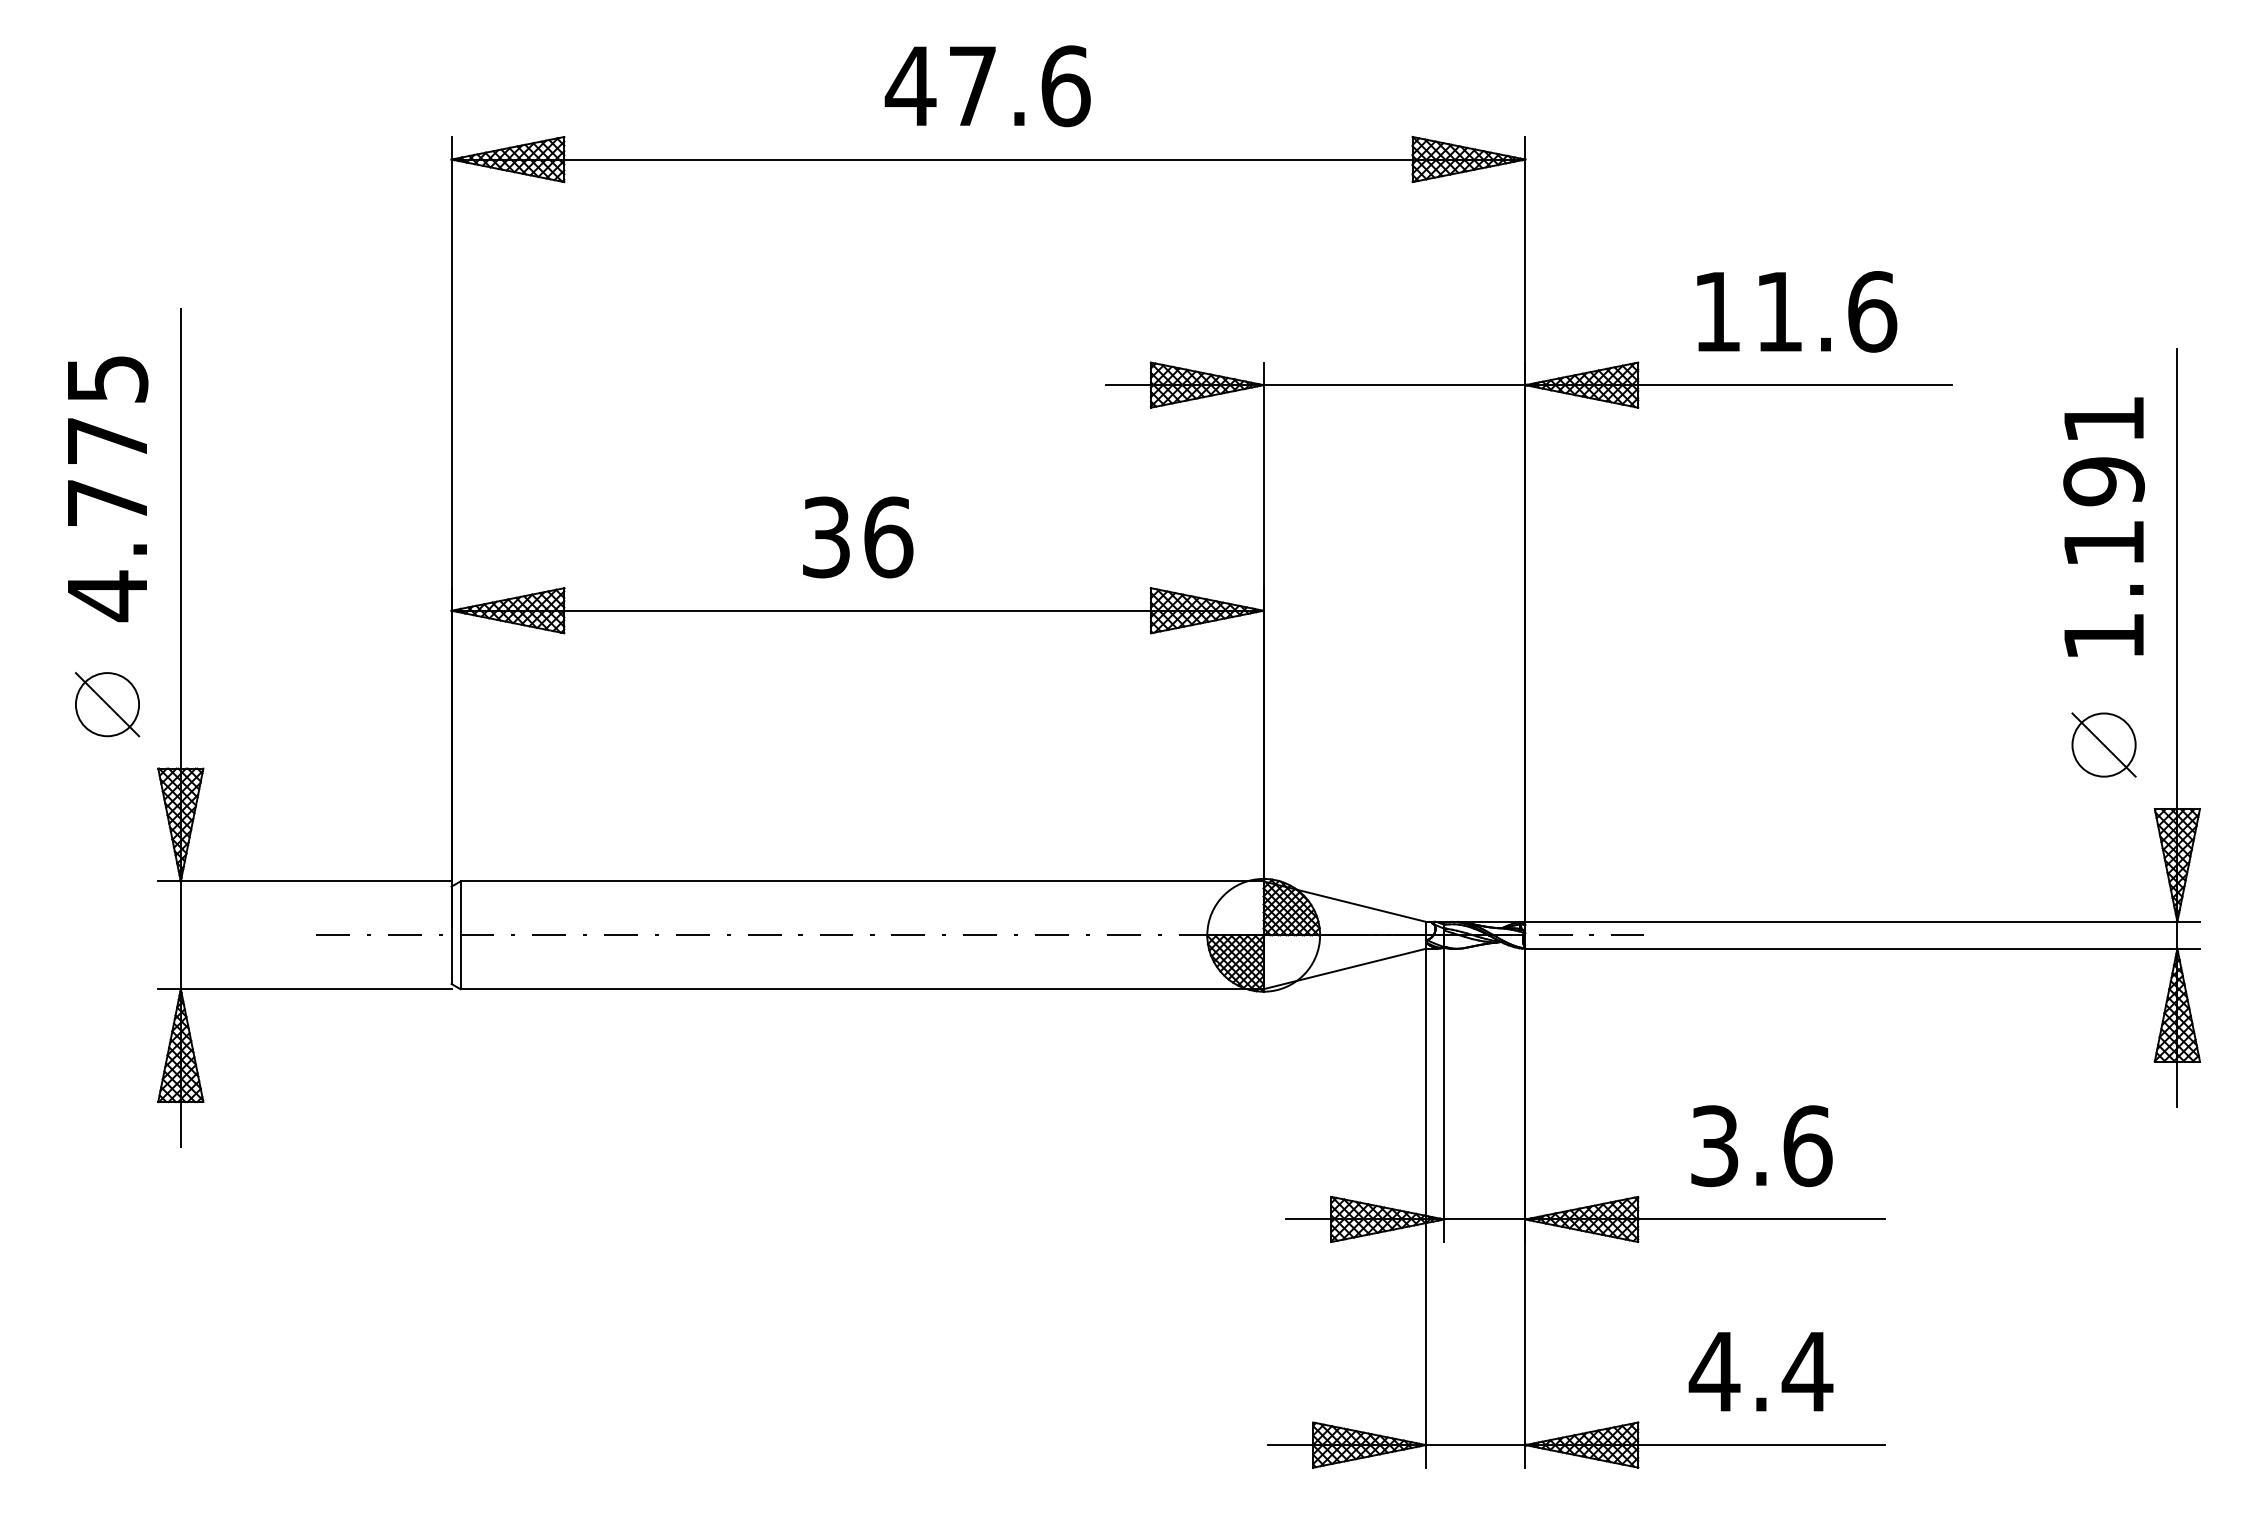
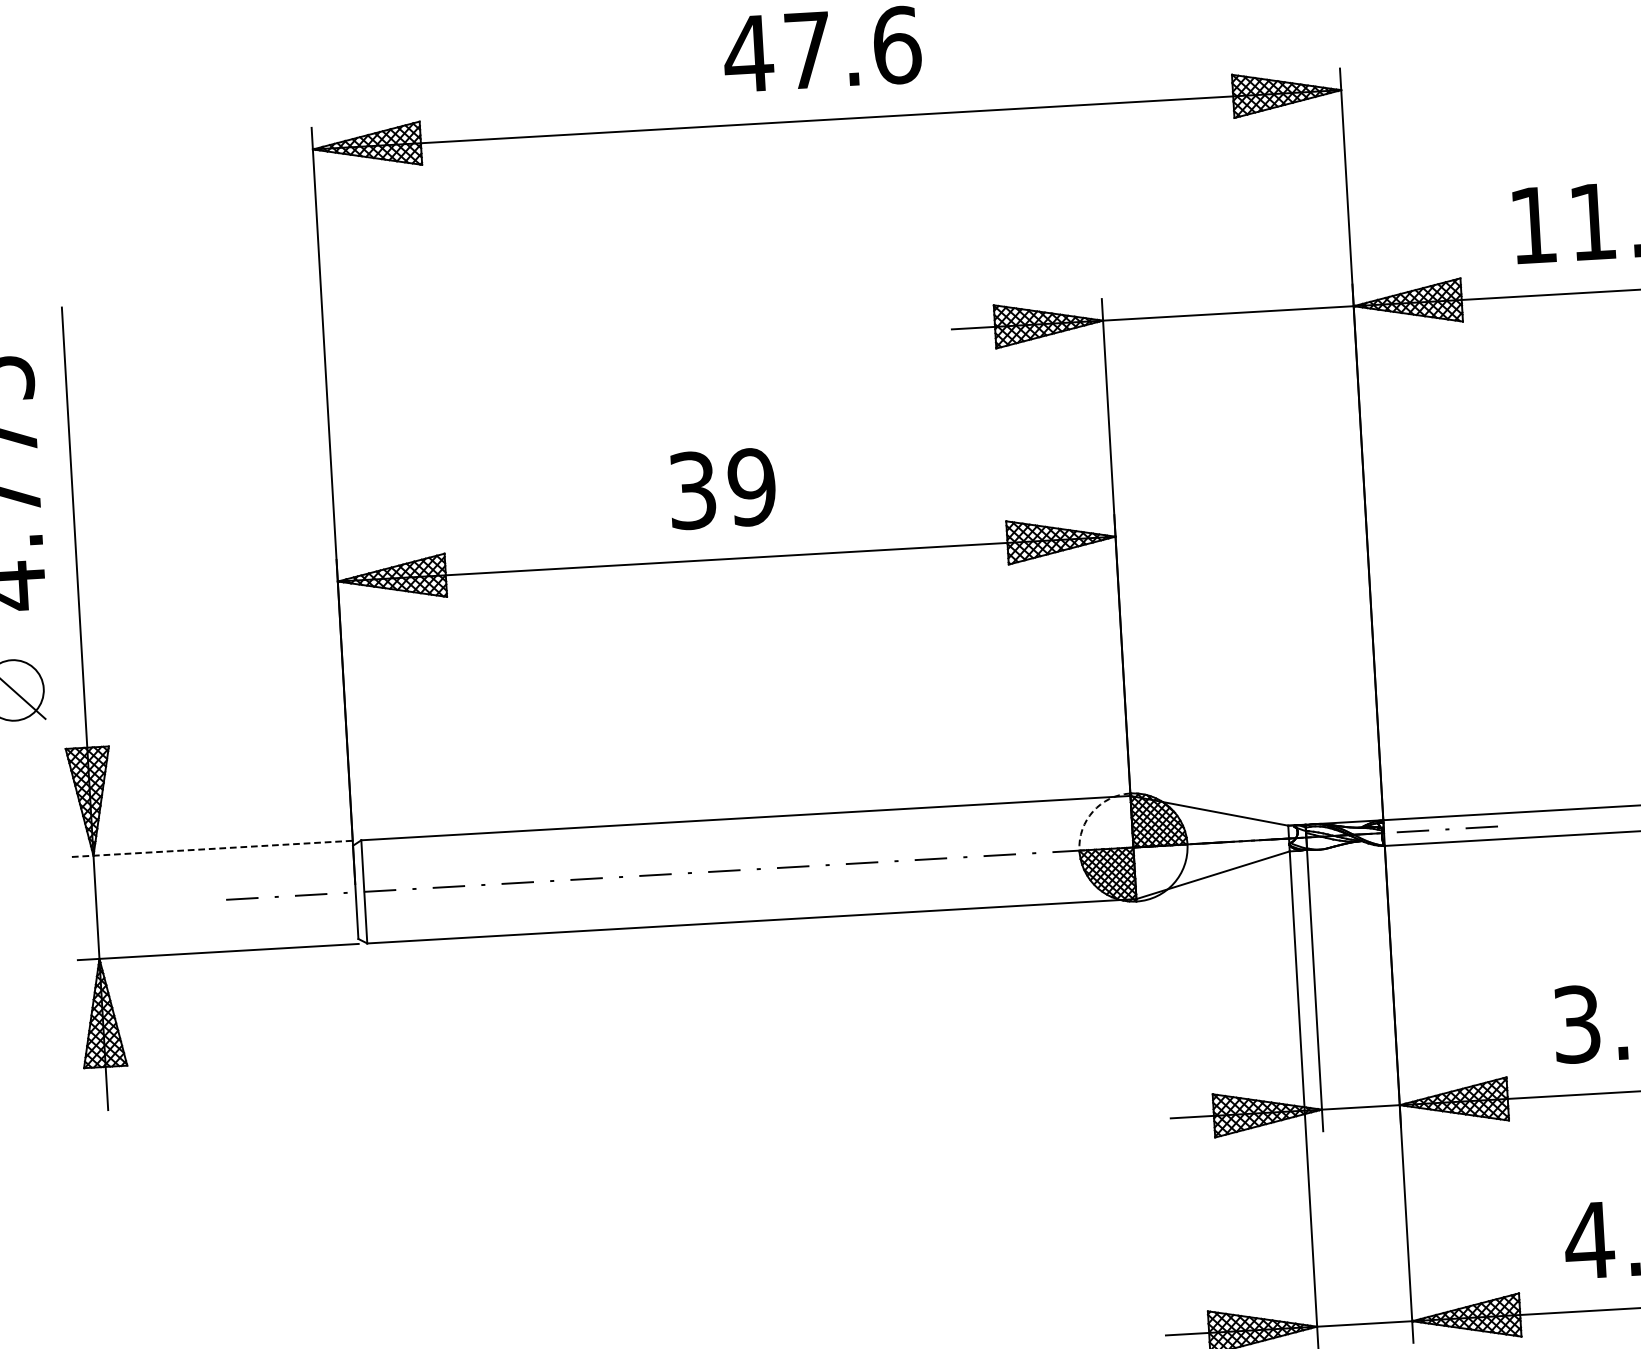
text: (888, 537) -> (752, 487), 36 -> 39
line: (304, 881) -> (211, 848), solid -> dashed
arc: (1223, 895) -> (1092, 811), solid -> dashed

